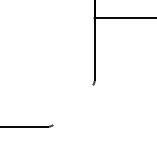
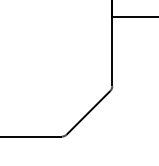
line: (72, 104) -> (87, 112), added

